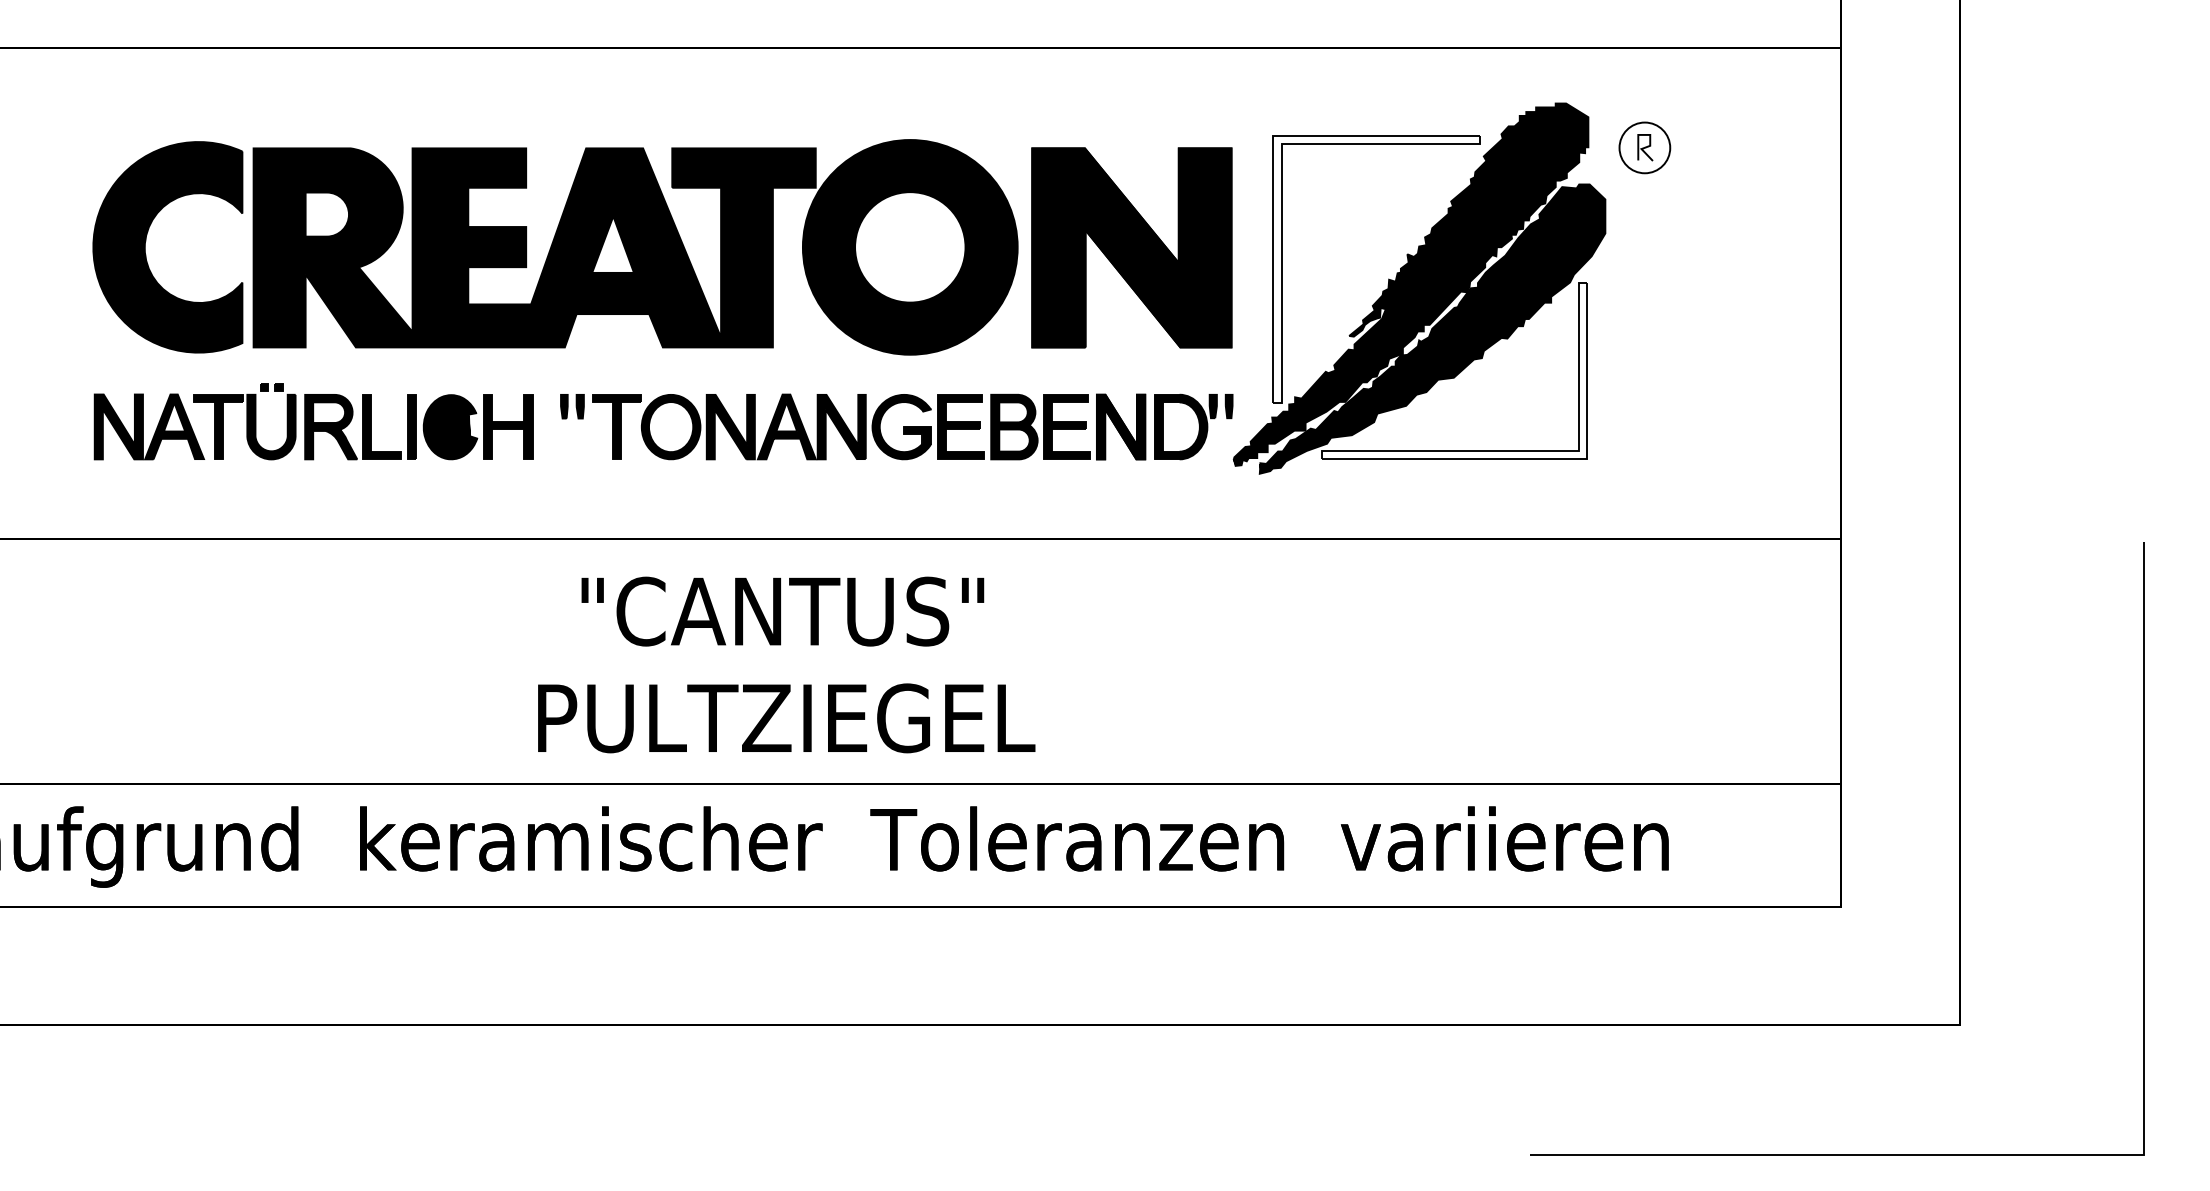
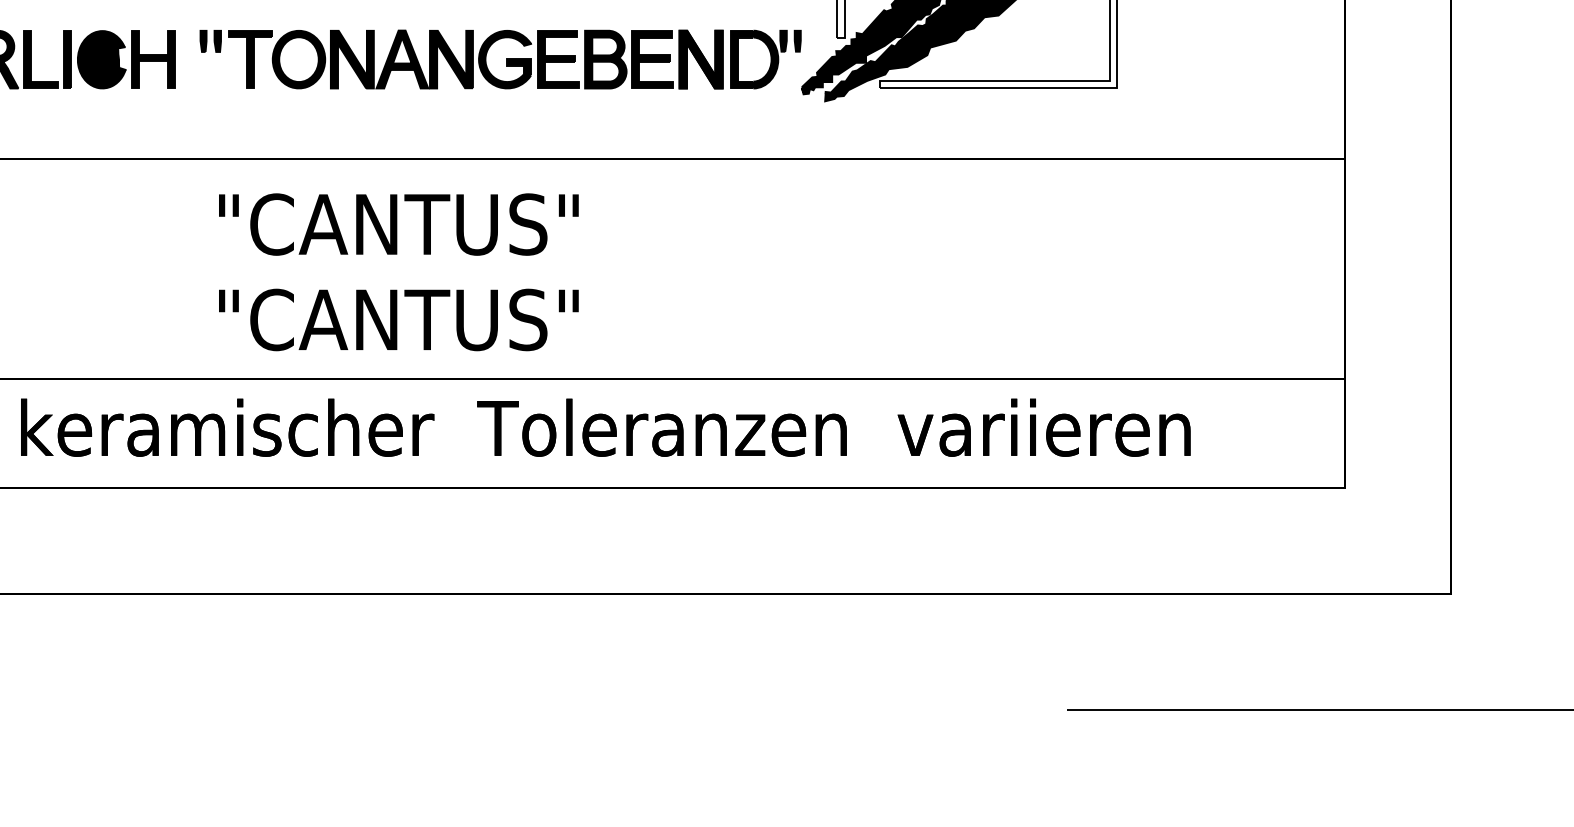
text: (786, 718) -> (402, 320), PULTZIEGEL -> "CANTUS"

